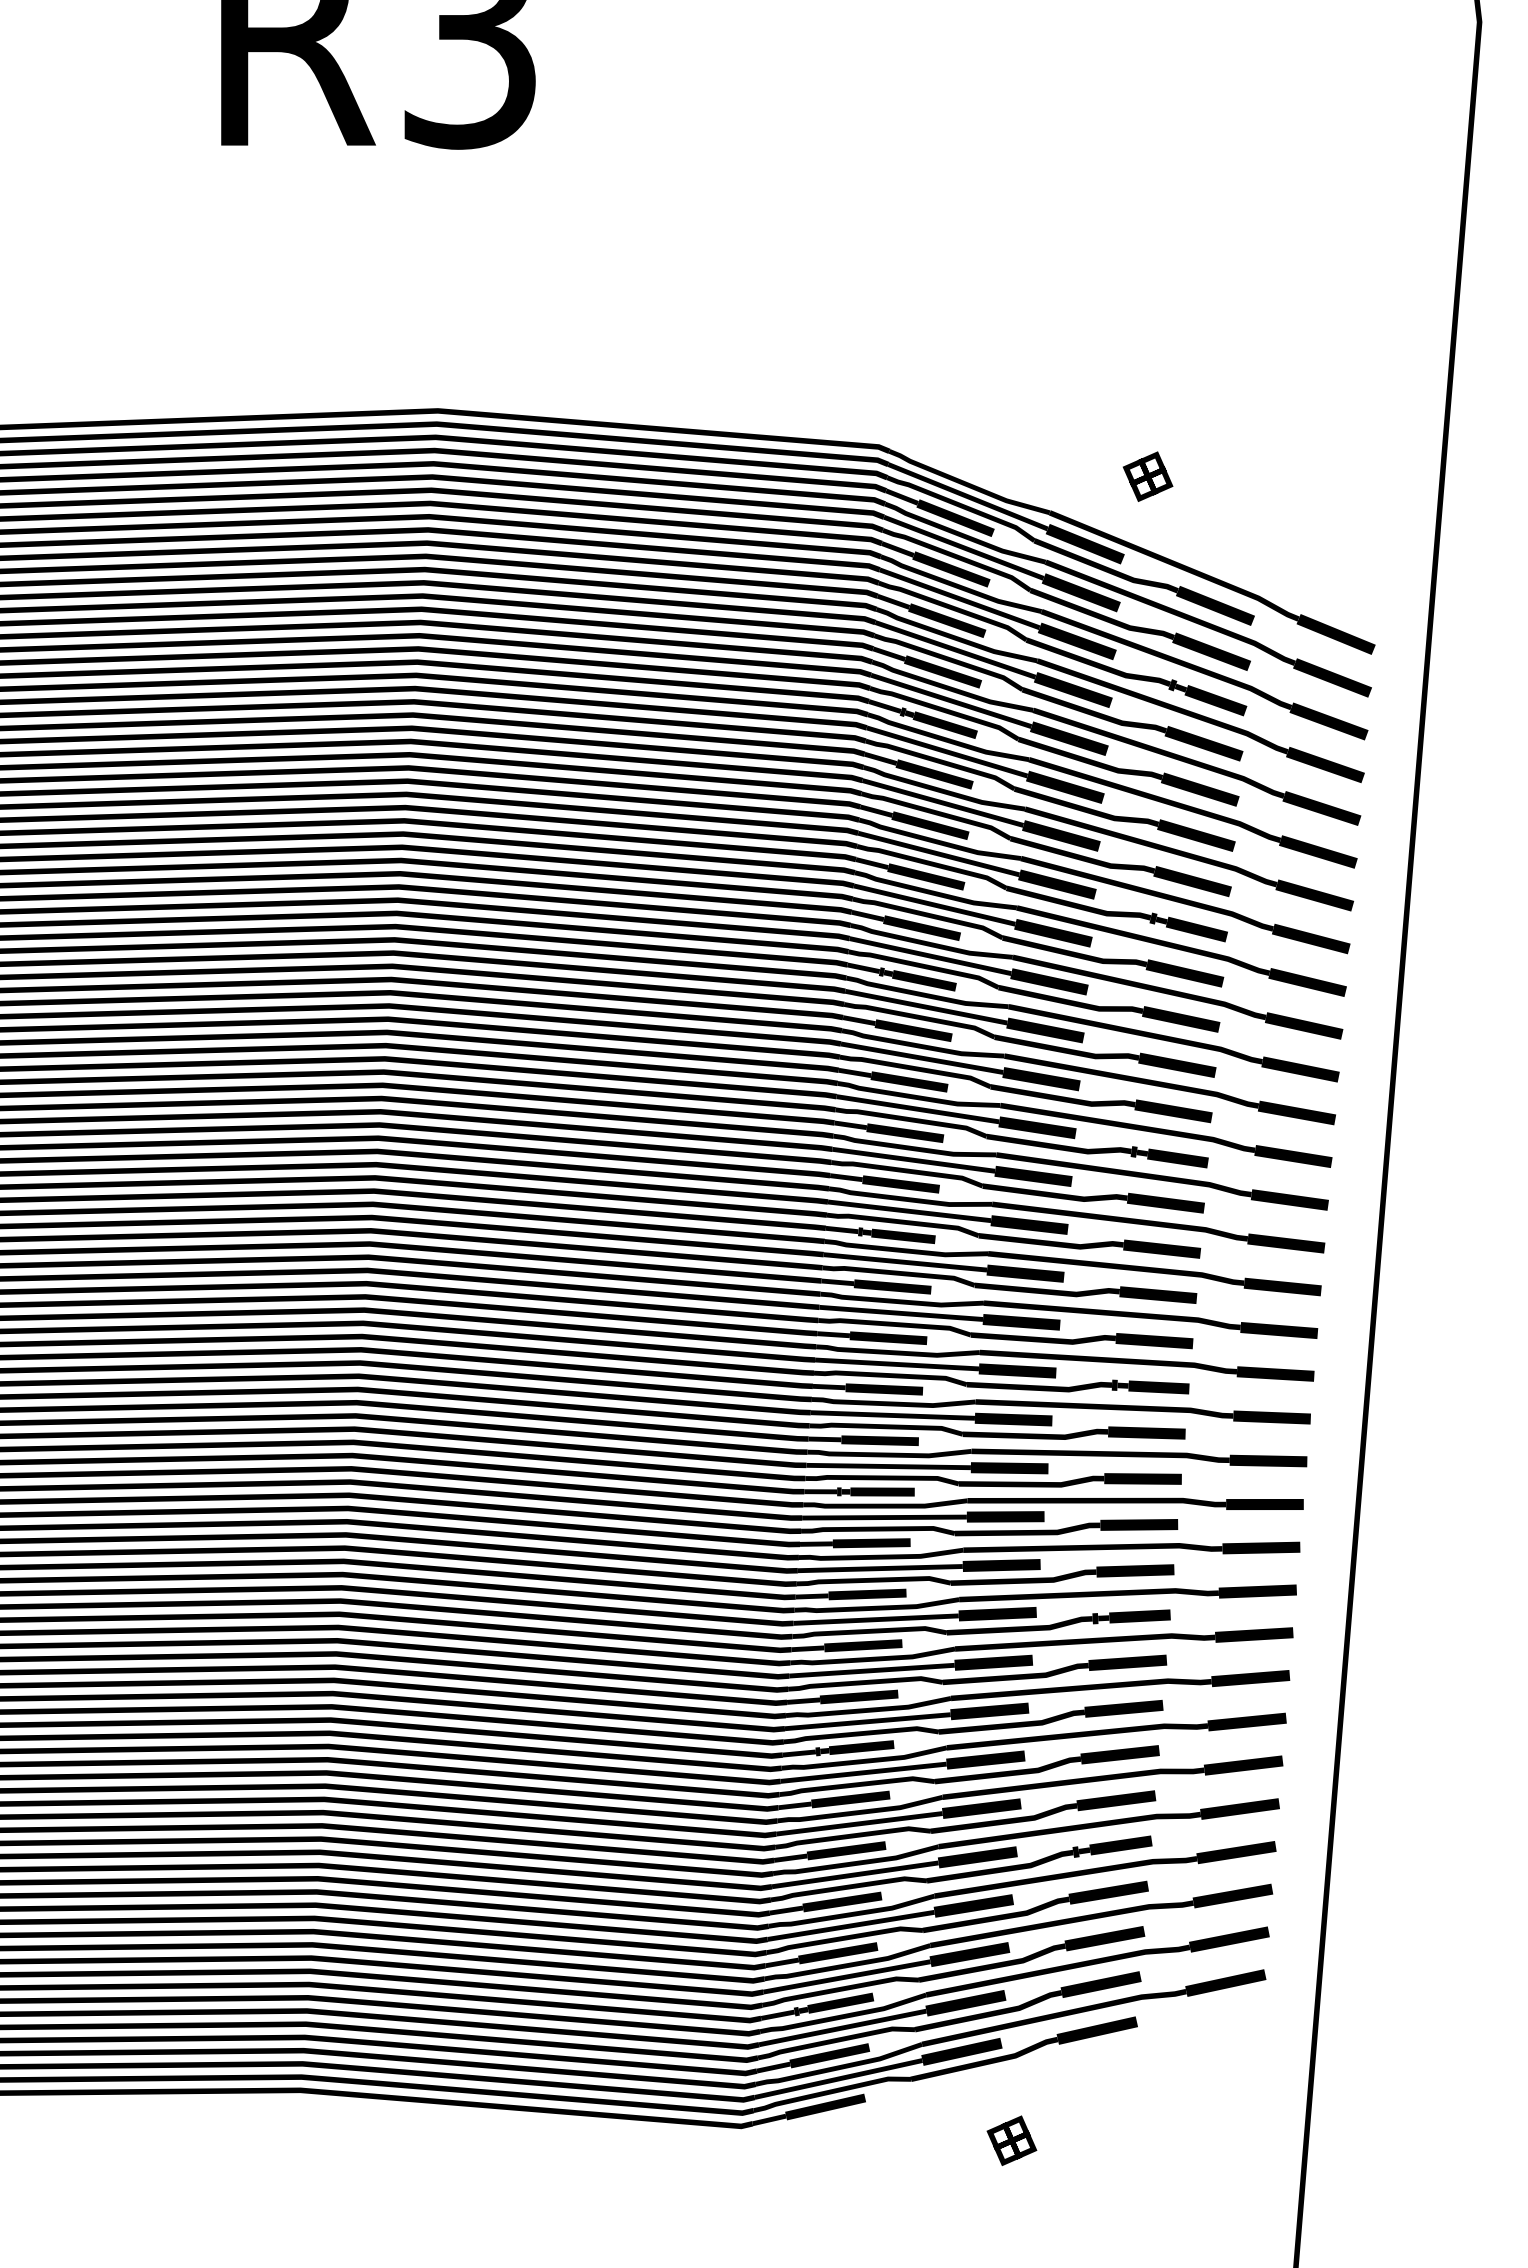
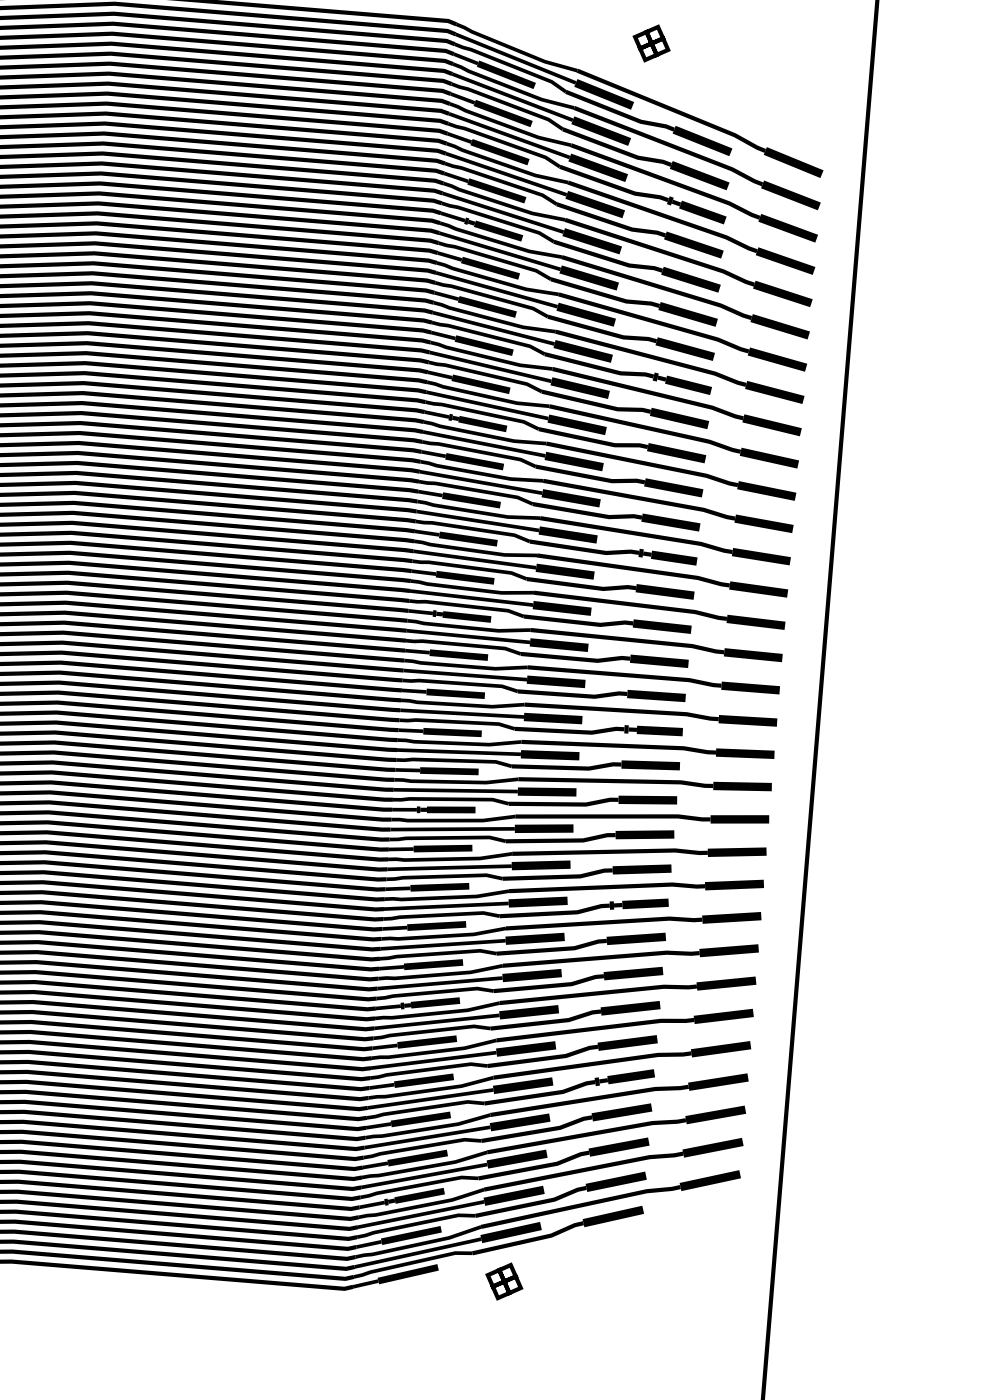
part: (1011, 2140) -> (503, 1281), moved

